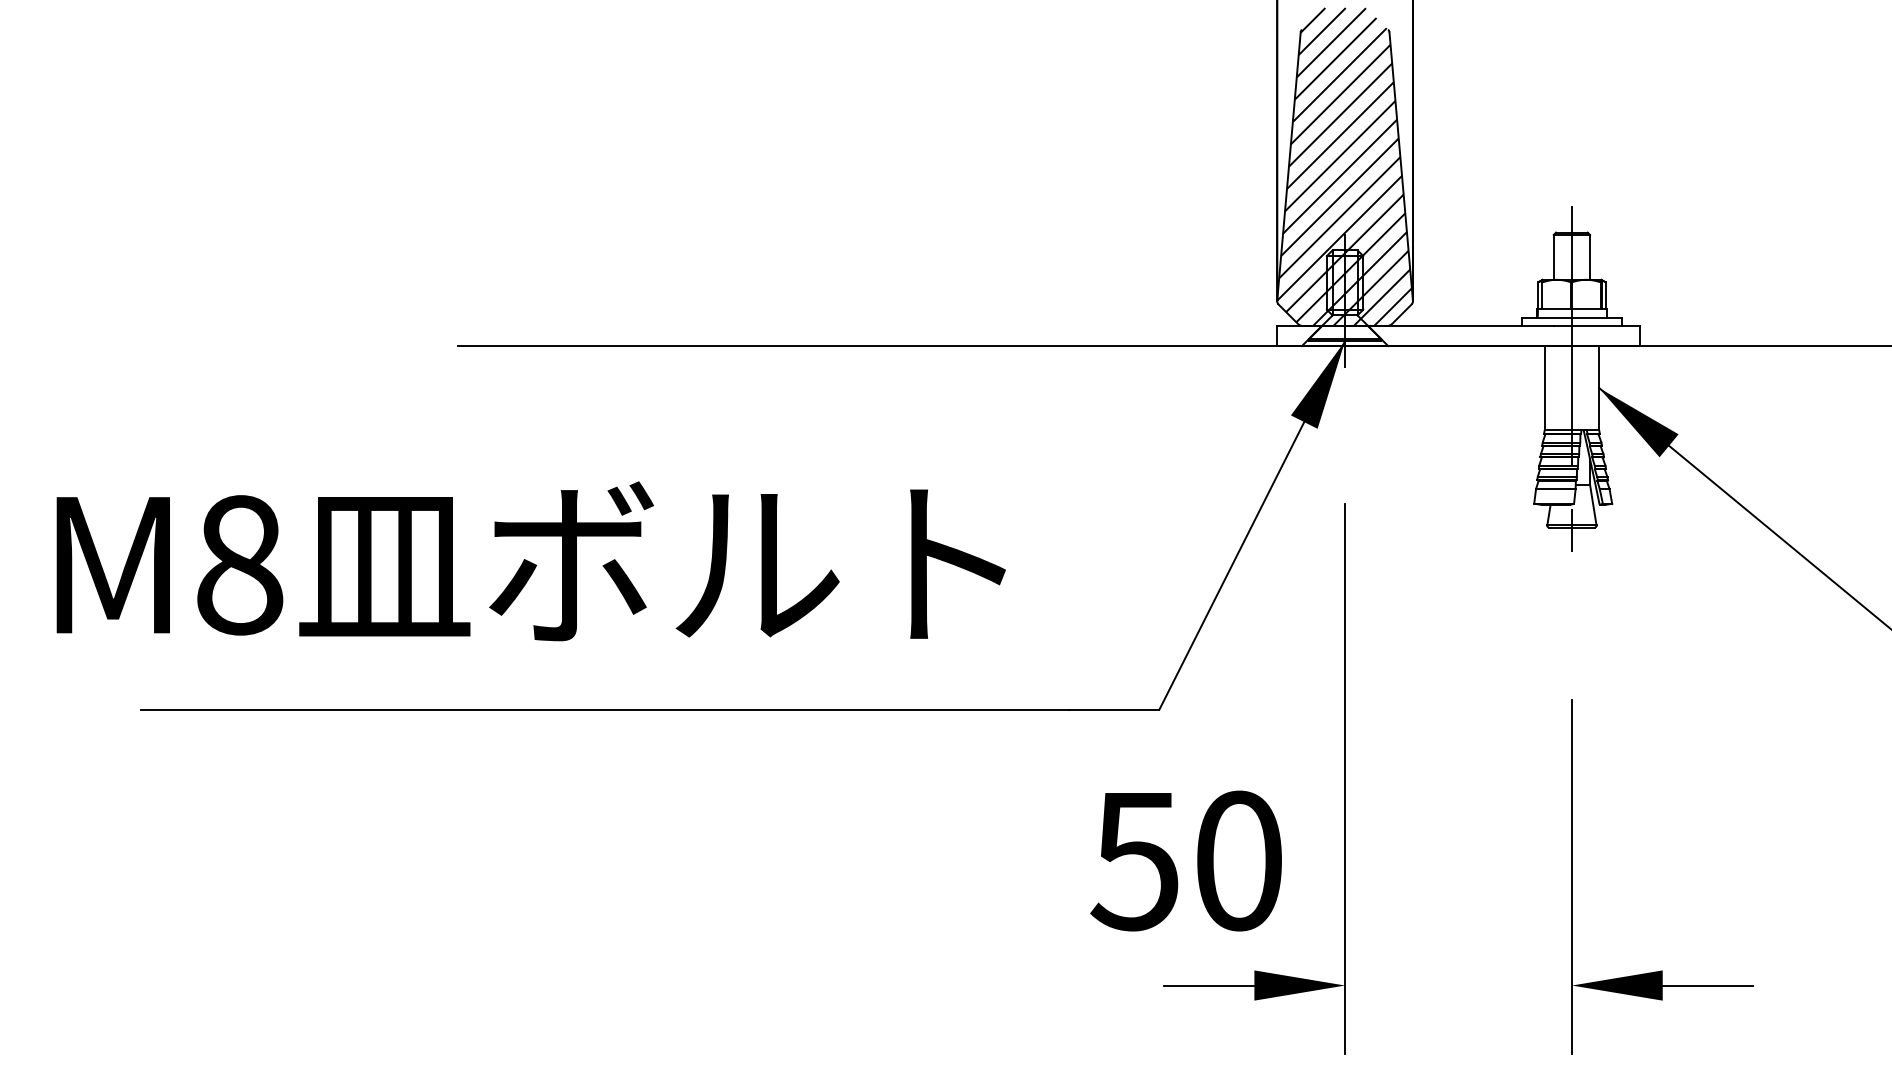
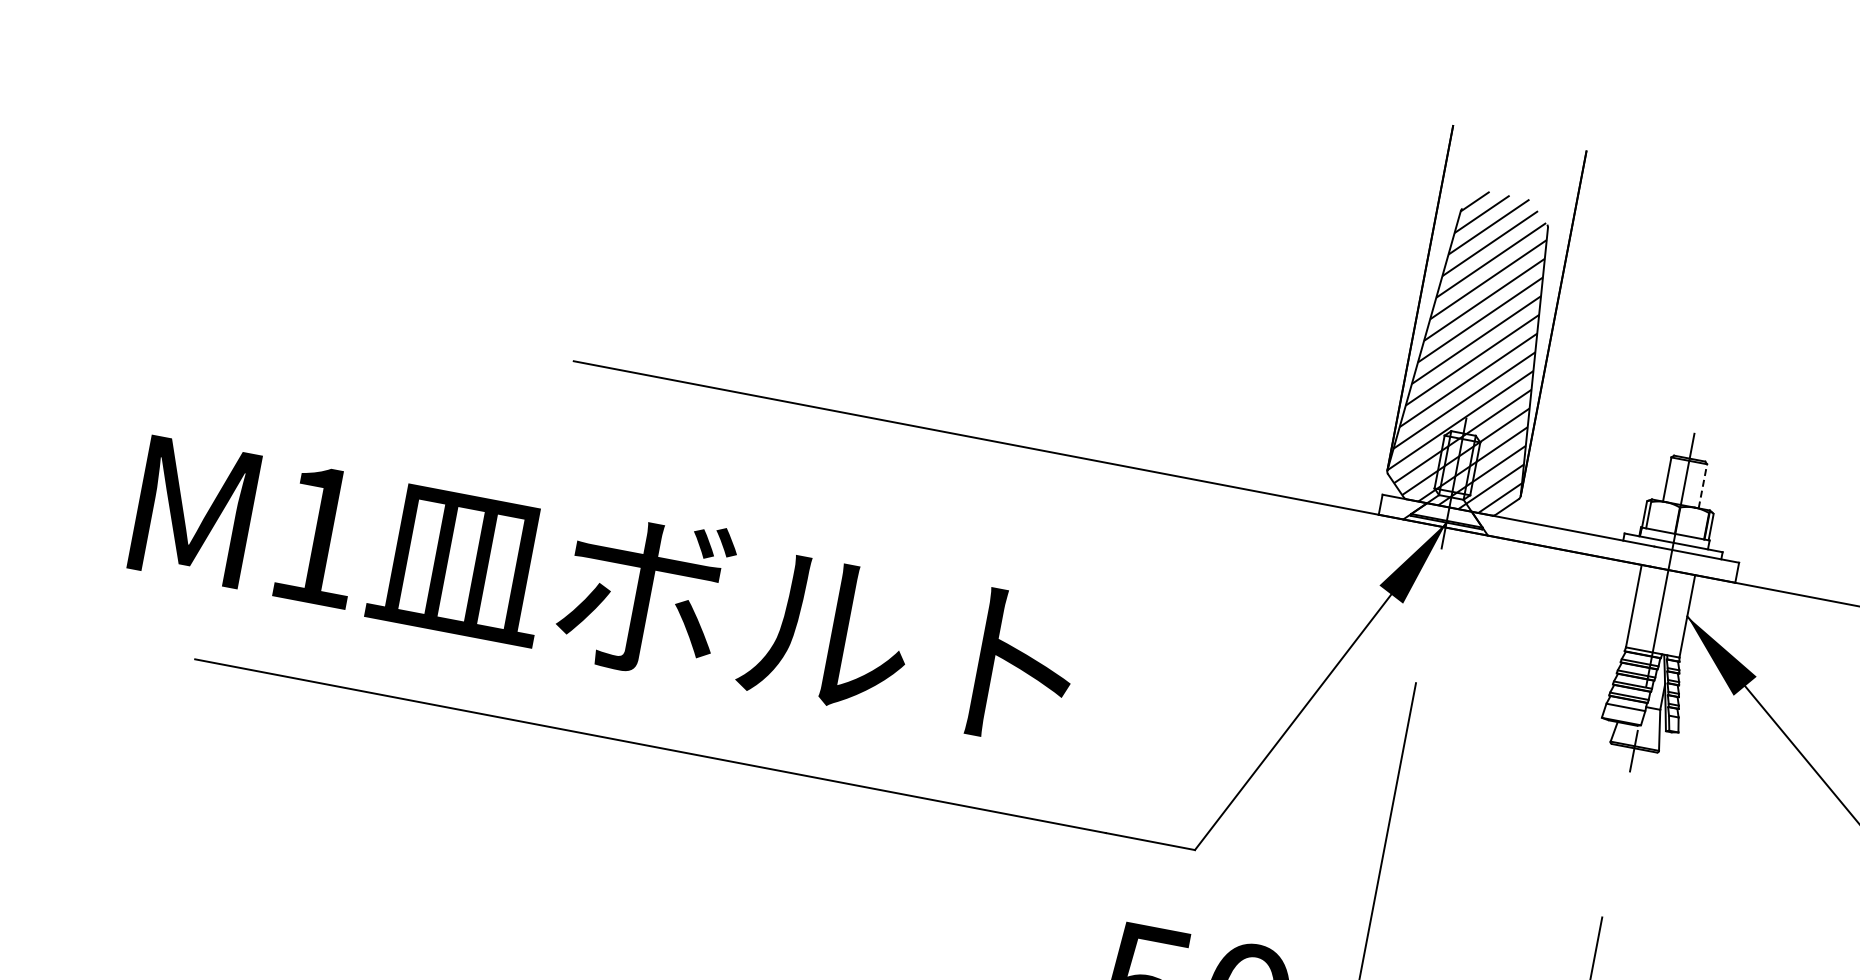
line: (1590, 256) -> (1703, 485), solid -> dashed
text: (240, 565) -> (319, 536), M8 -> M1

